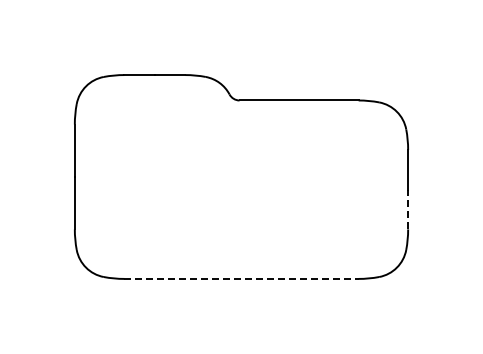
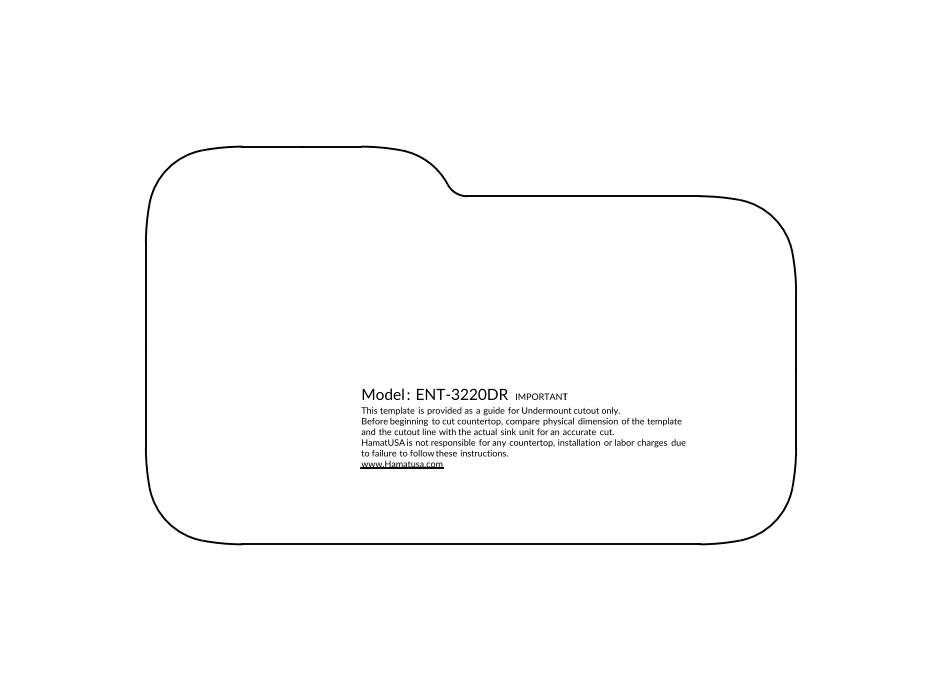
line: (408, 209) -> (796, 408), dashed -> solid
part: (267, 219) -> (521, 428), added
line: (242, 278) -> (472, 543), dashed -> solid

